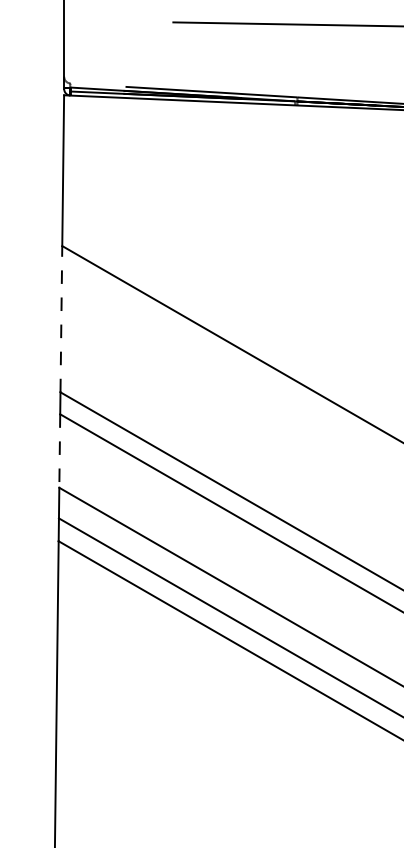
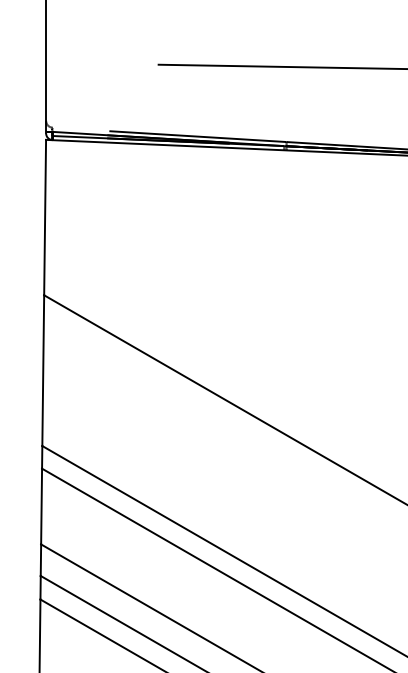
line: (61, 318) -> (43, 369), dashed -> solid
line: (59, 451) -> (41, 507), dashed -> solid

